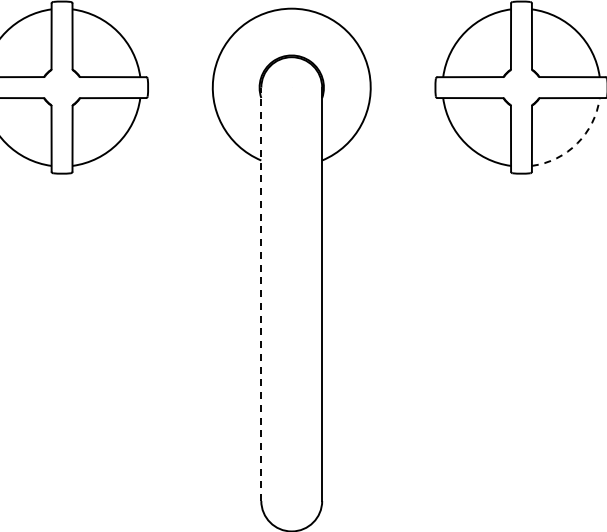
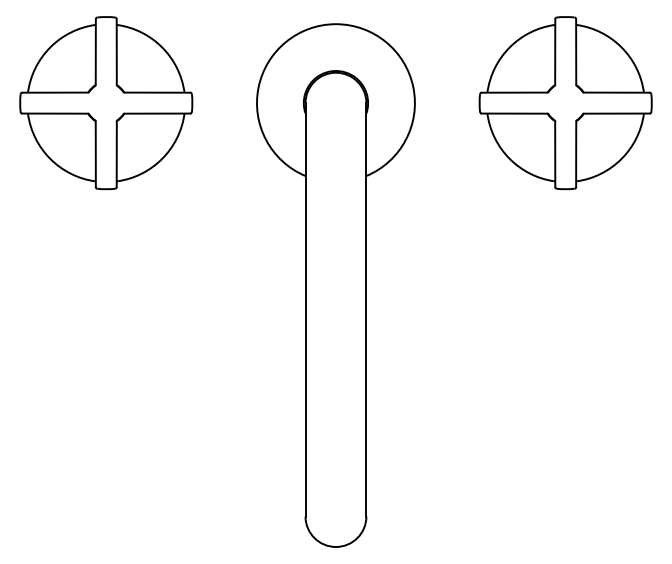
arc: (577, 143) -> (621, 159), dashed -> solid
line: (261, 293) -> (305, 309), dashed -> solid

